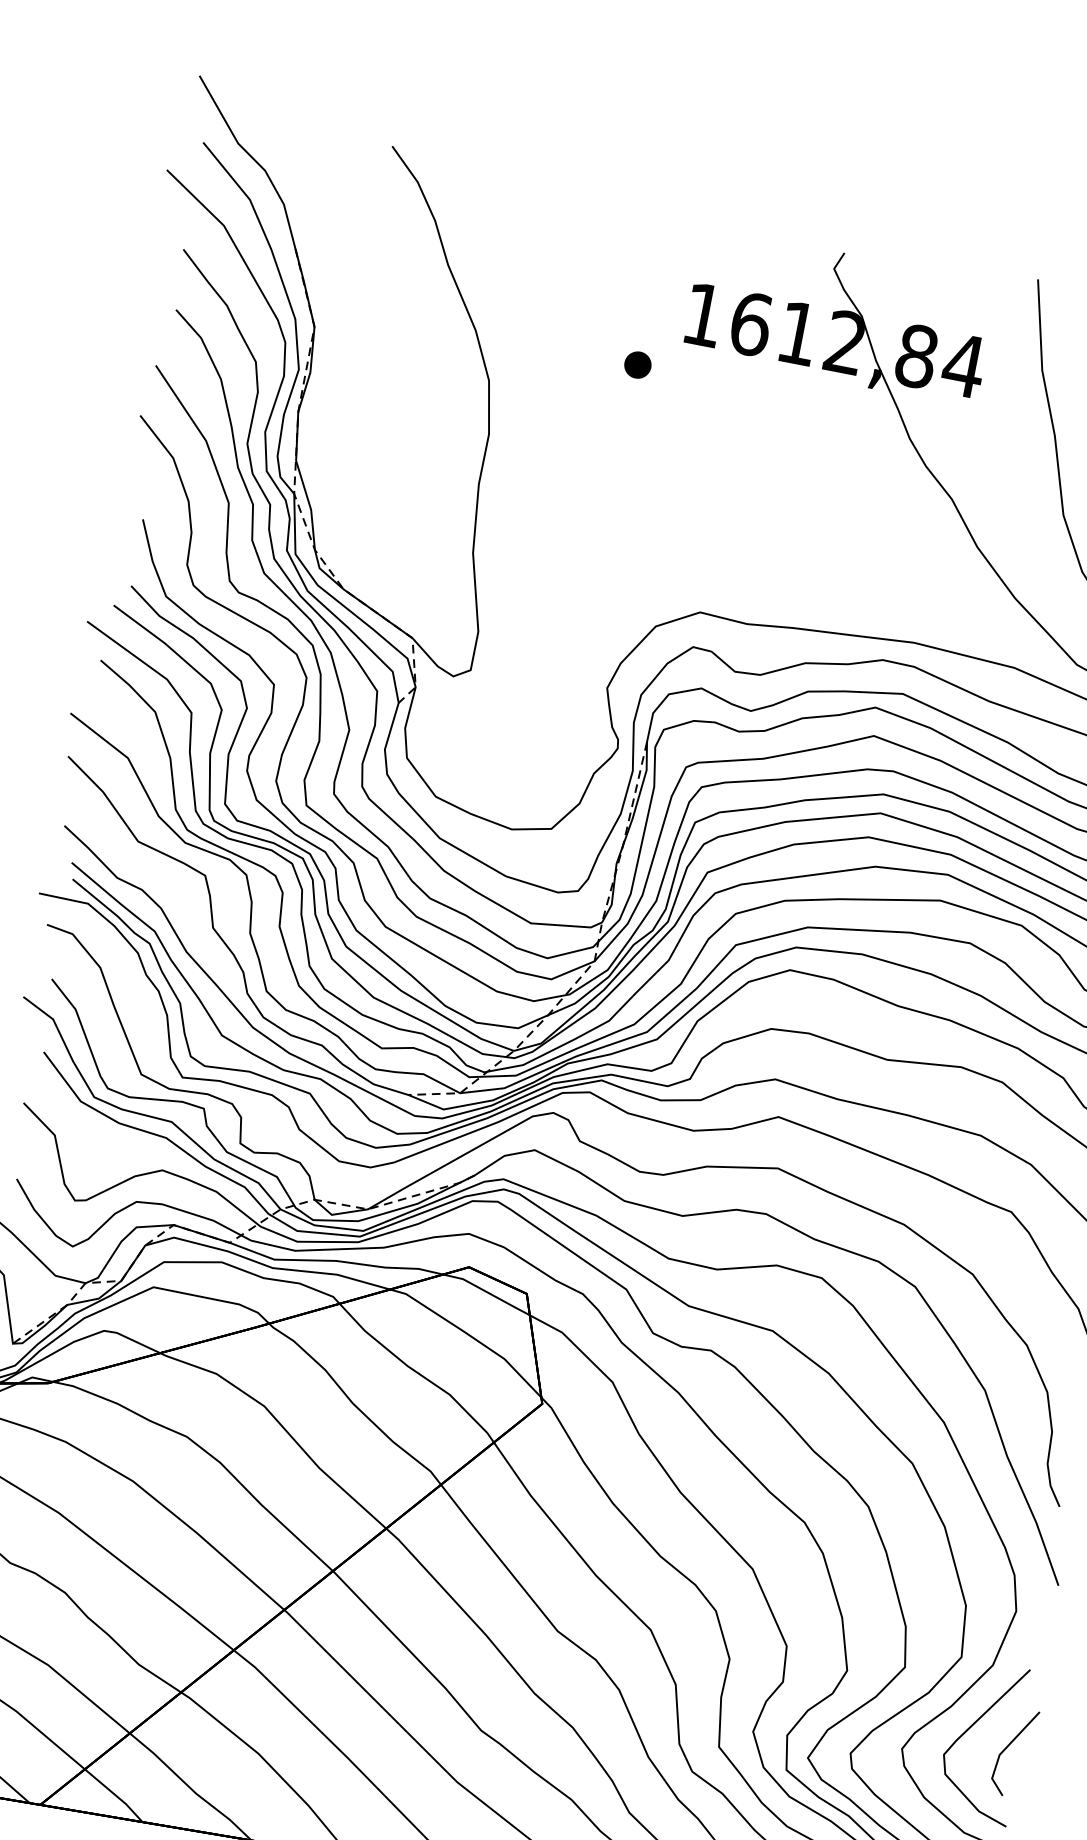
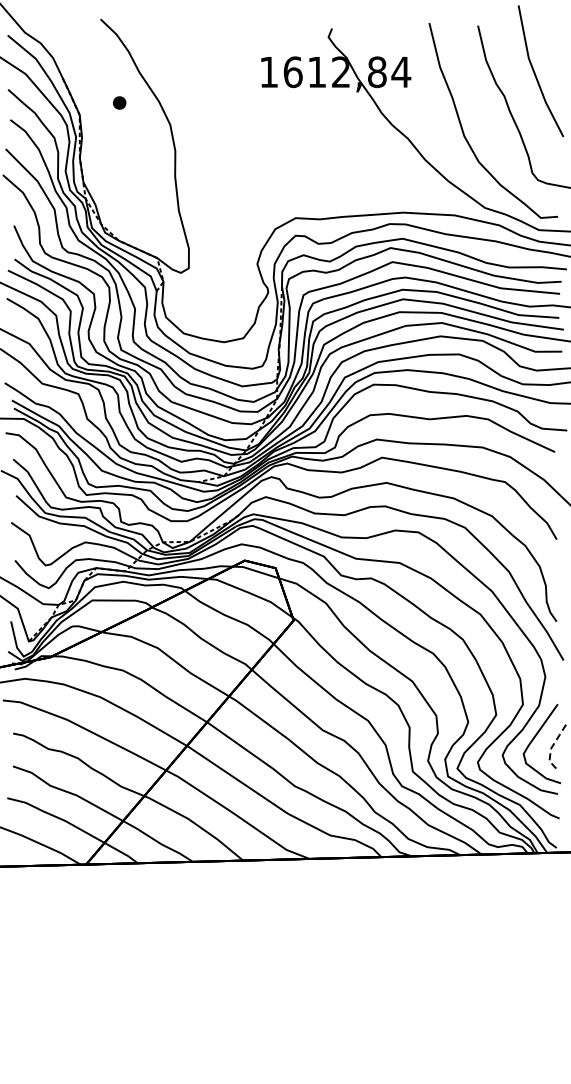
part: (637, 364) -> (119, 102), moved
line: (1001, 1752) -> (551, 747), solid -> dashed

